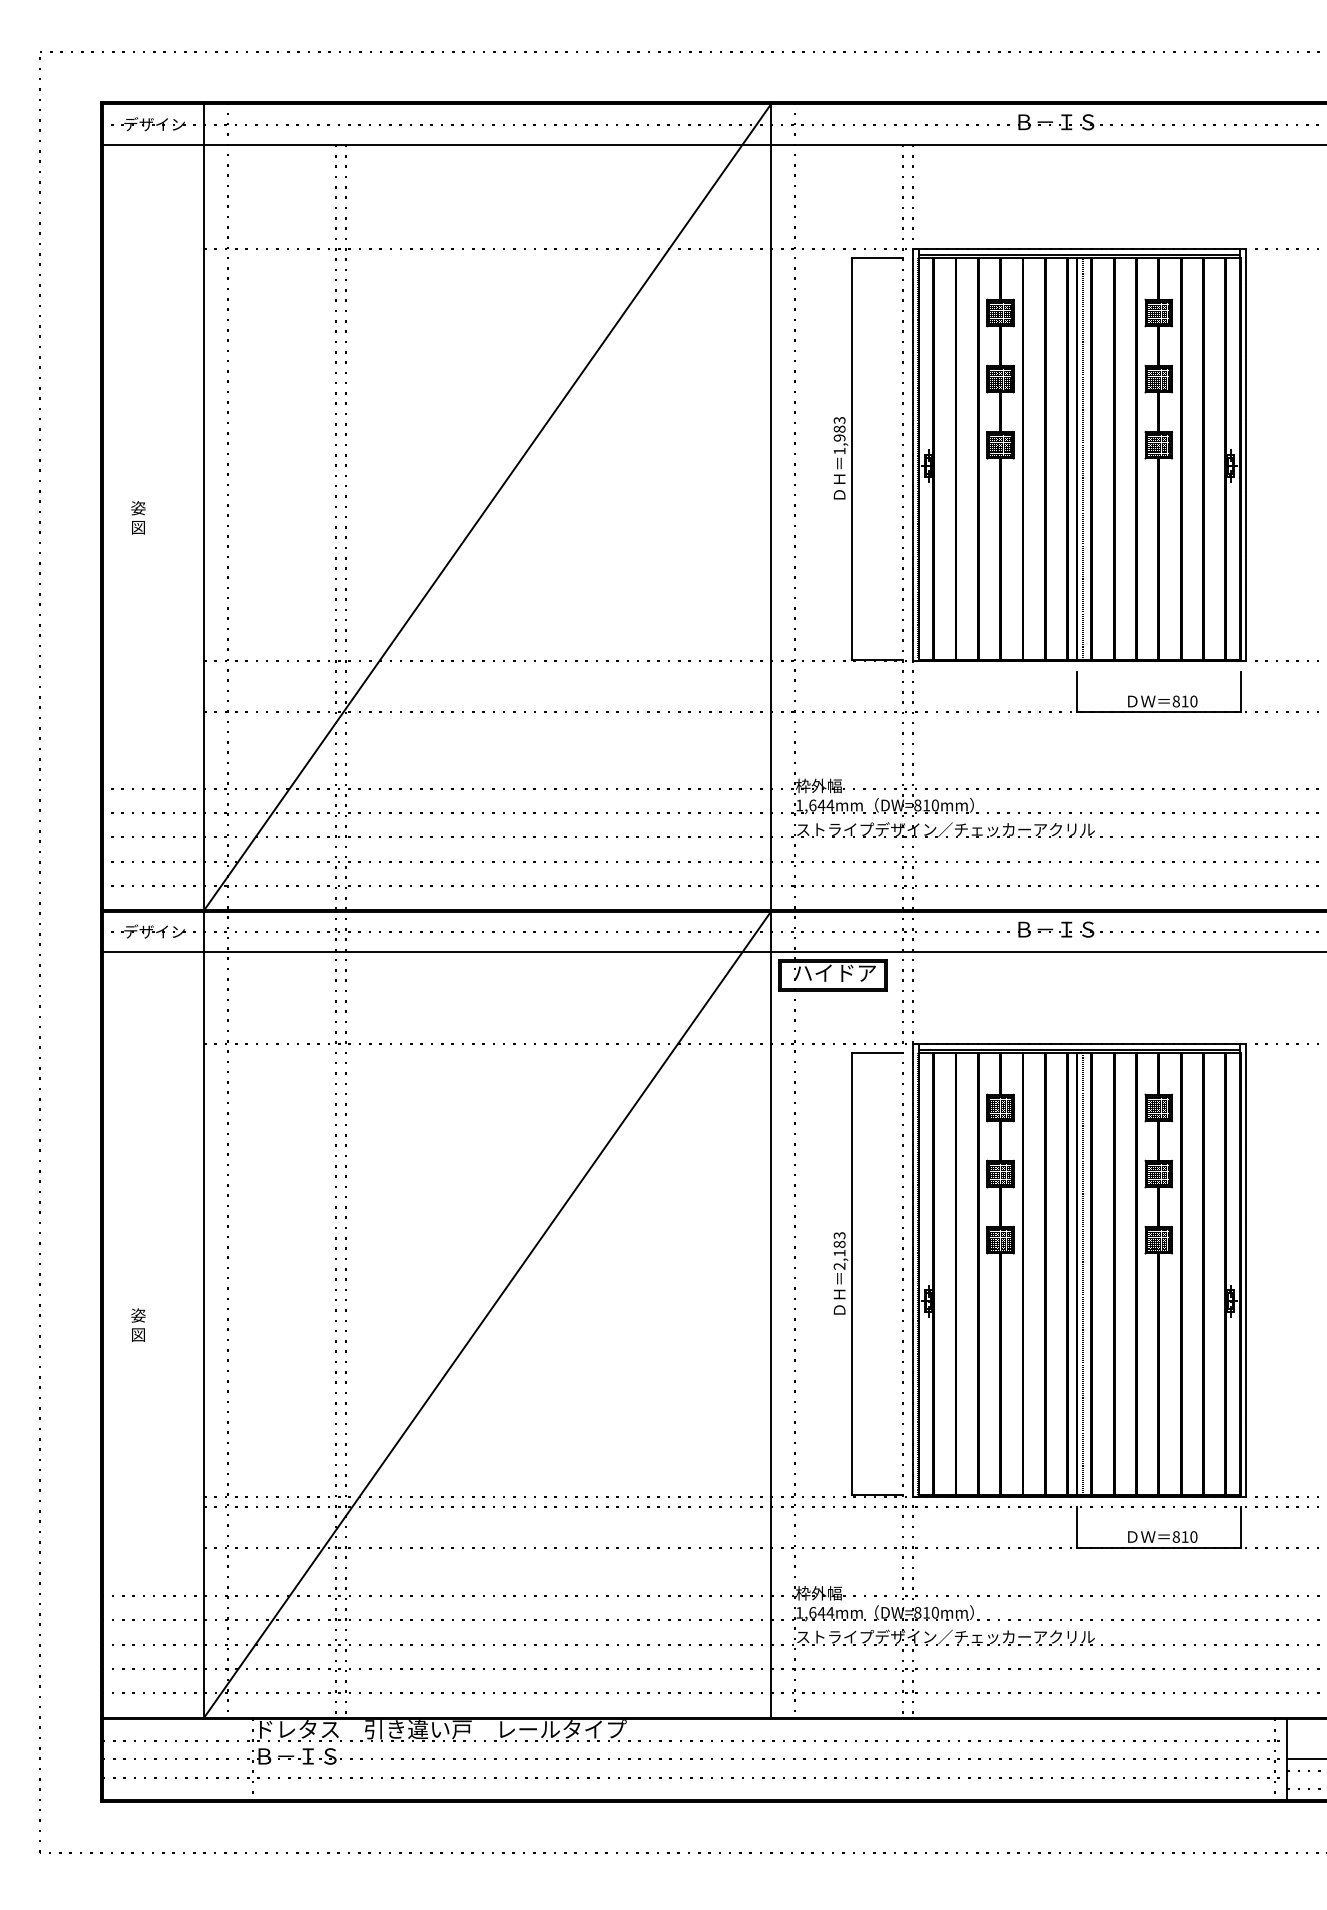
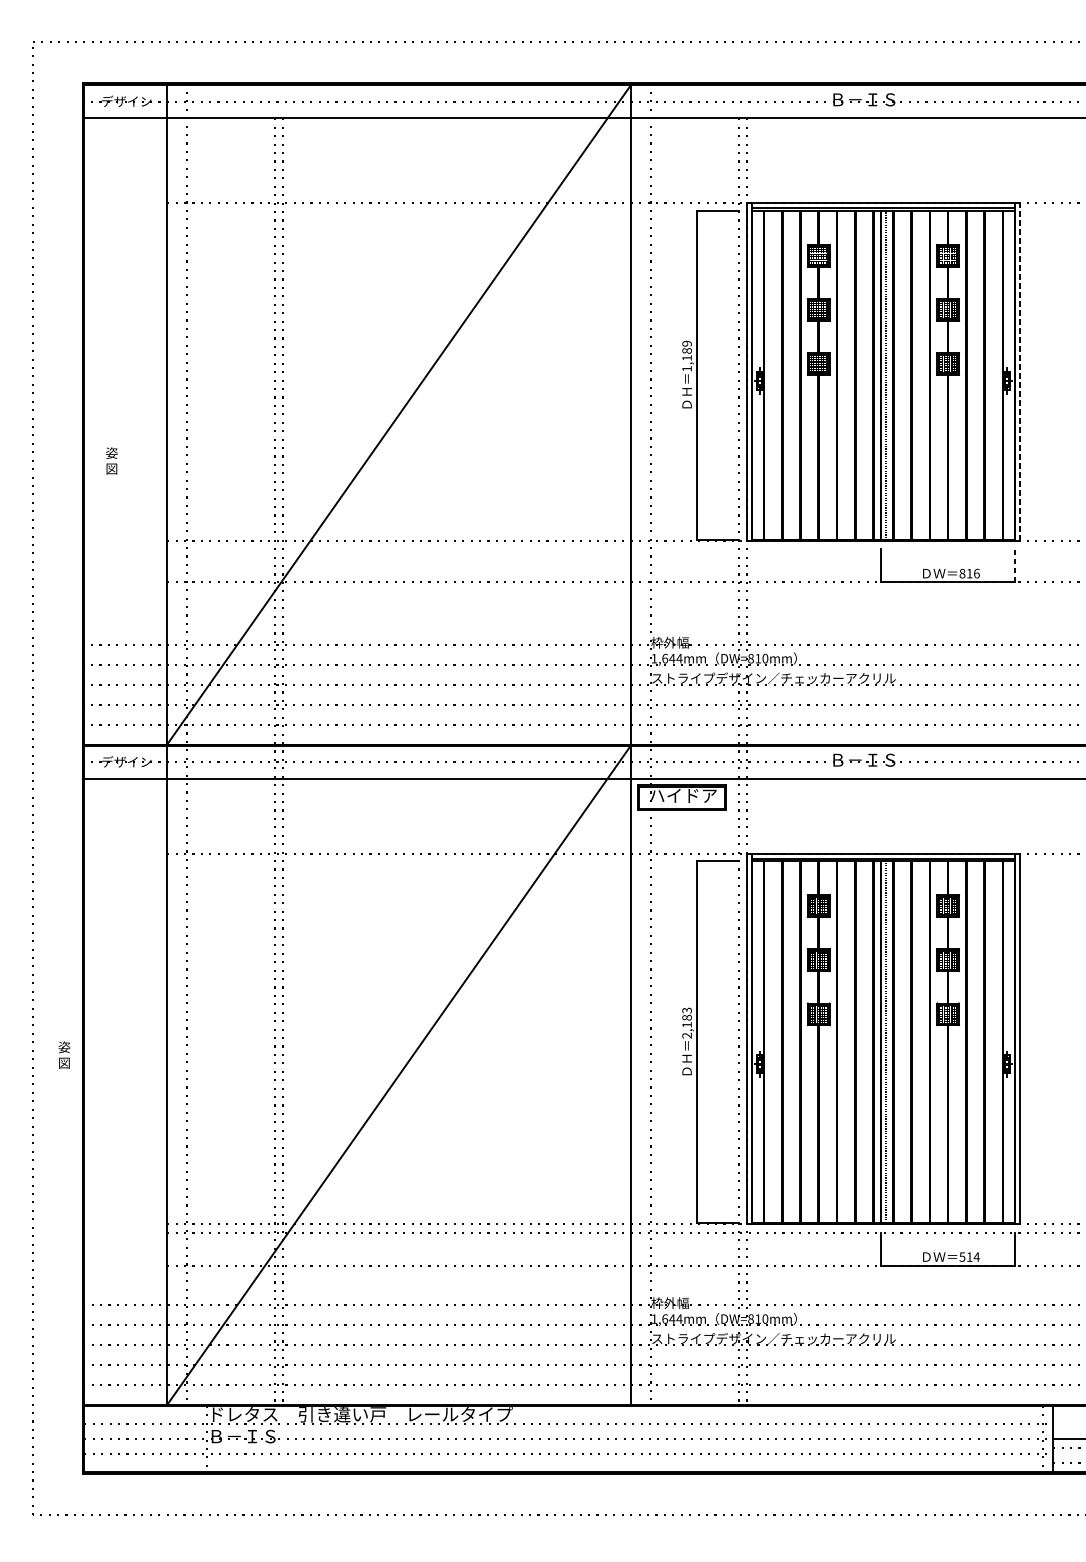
text: (839, 429) -> (686, 351), 1,983 -> 1,189
line: (1246, 454) -> (1019, 371), solid -> dashed
text: (138, 517) -> (111, 460), moved
line: (1240, 691) -> (1014, 565), solid -> dashed
text: (1193, 701) -> (976, 573), 810 -> 816
text: (138, 1324) -> (64, 1054), moved
text: (1184, 1536) -> (969, 1256), 810 -> 514

